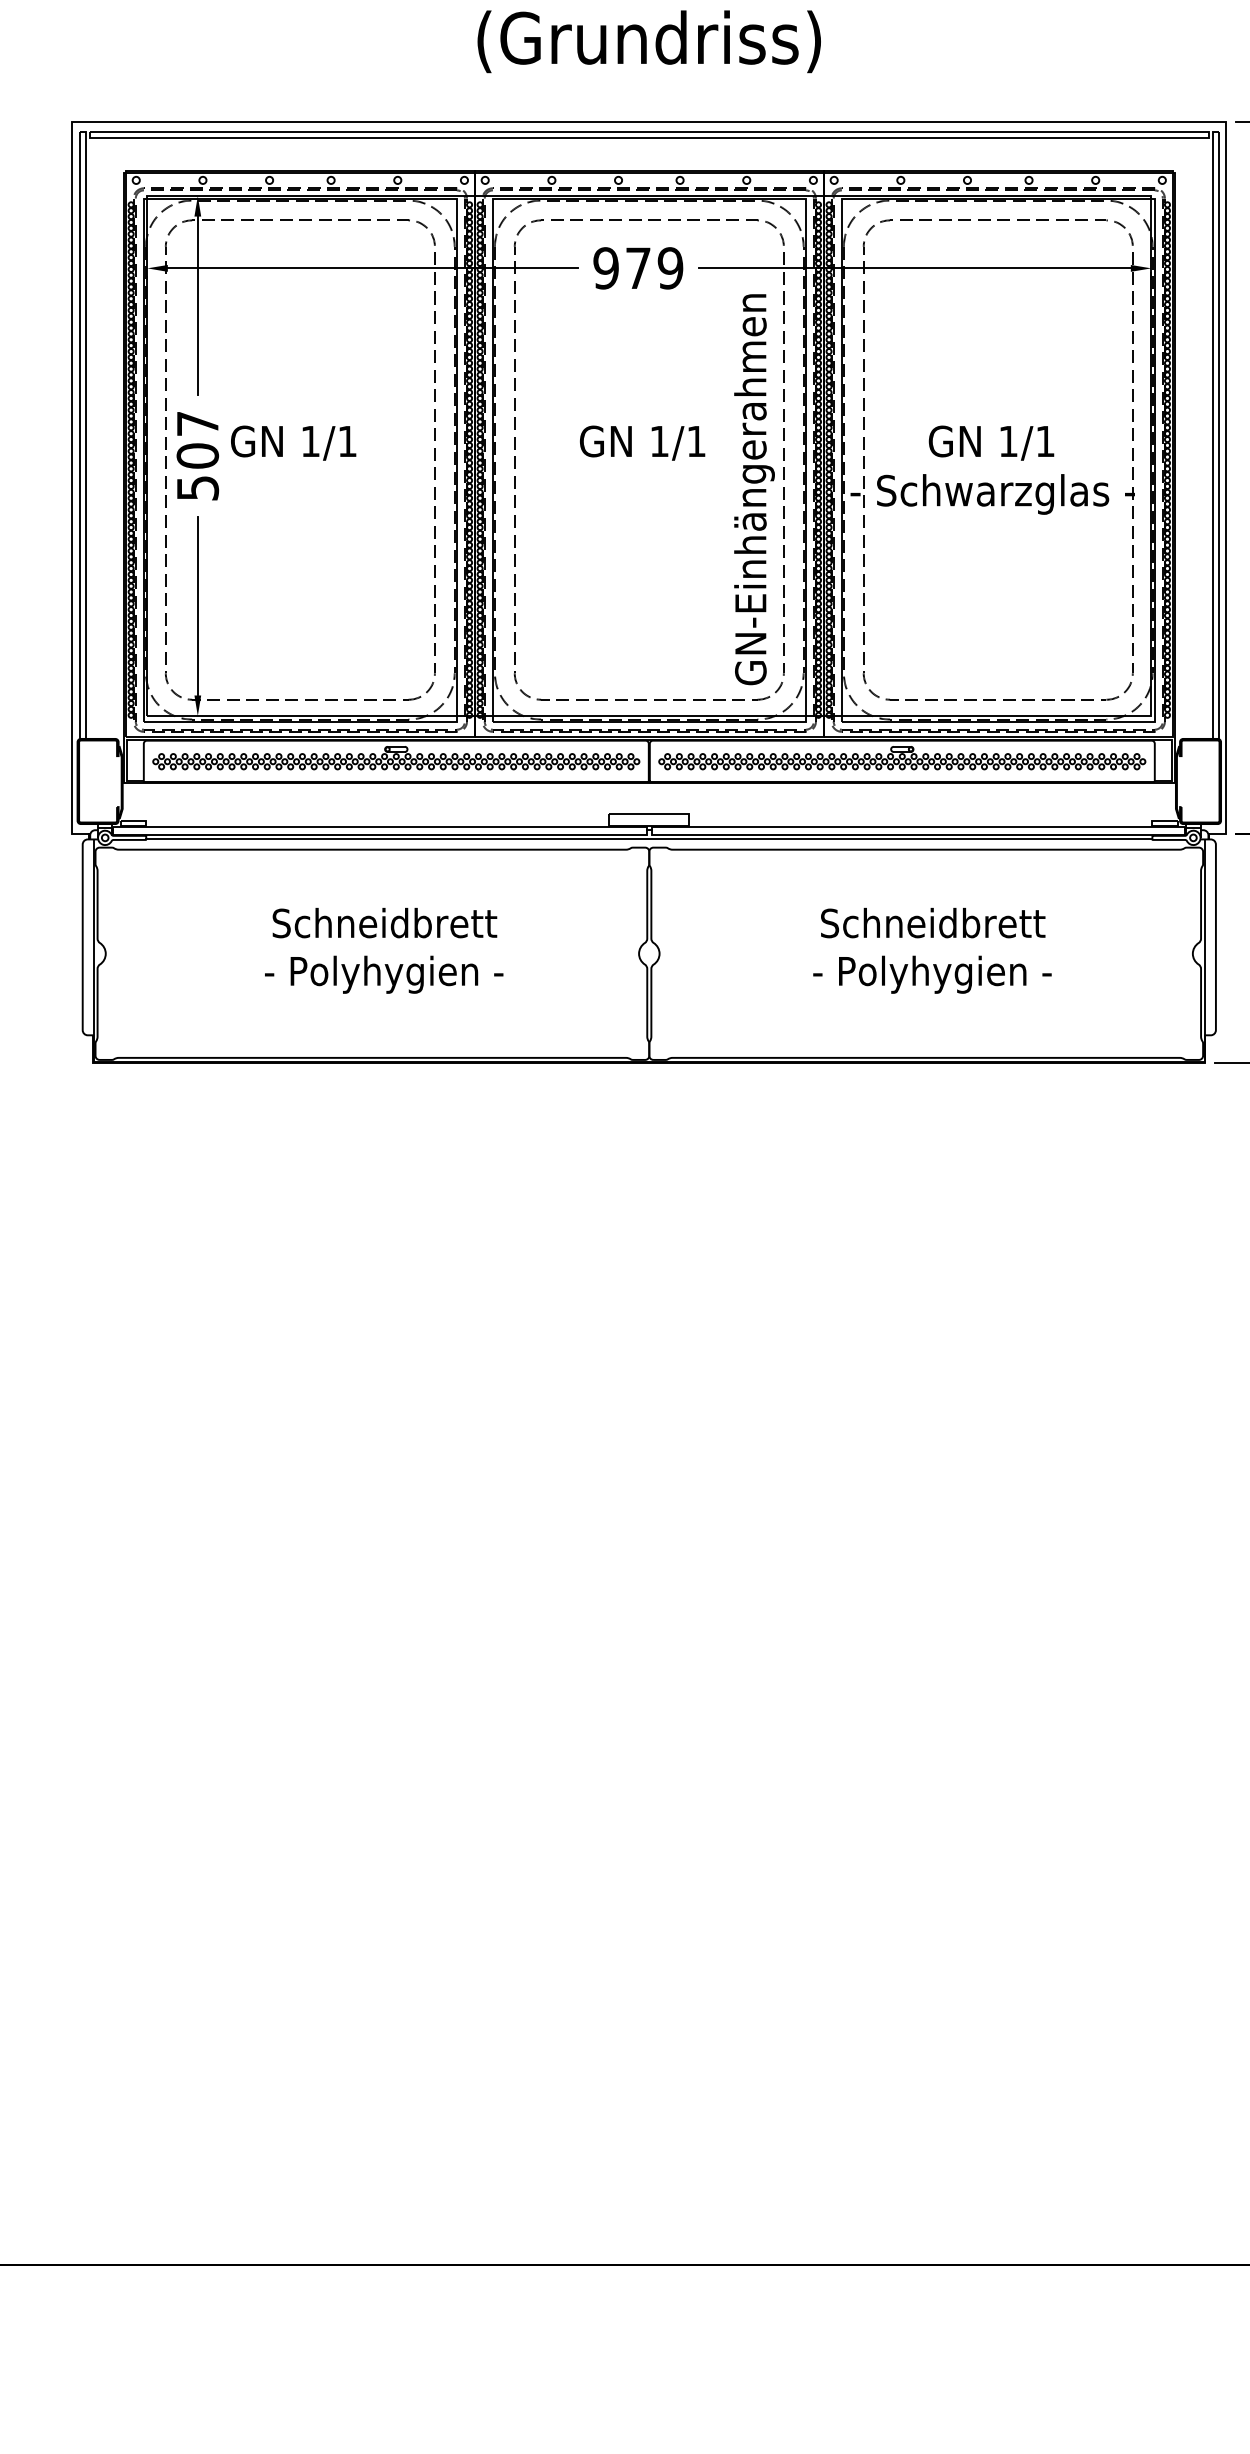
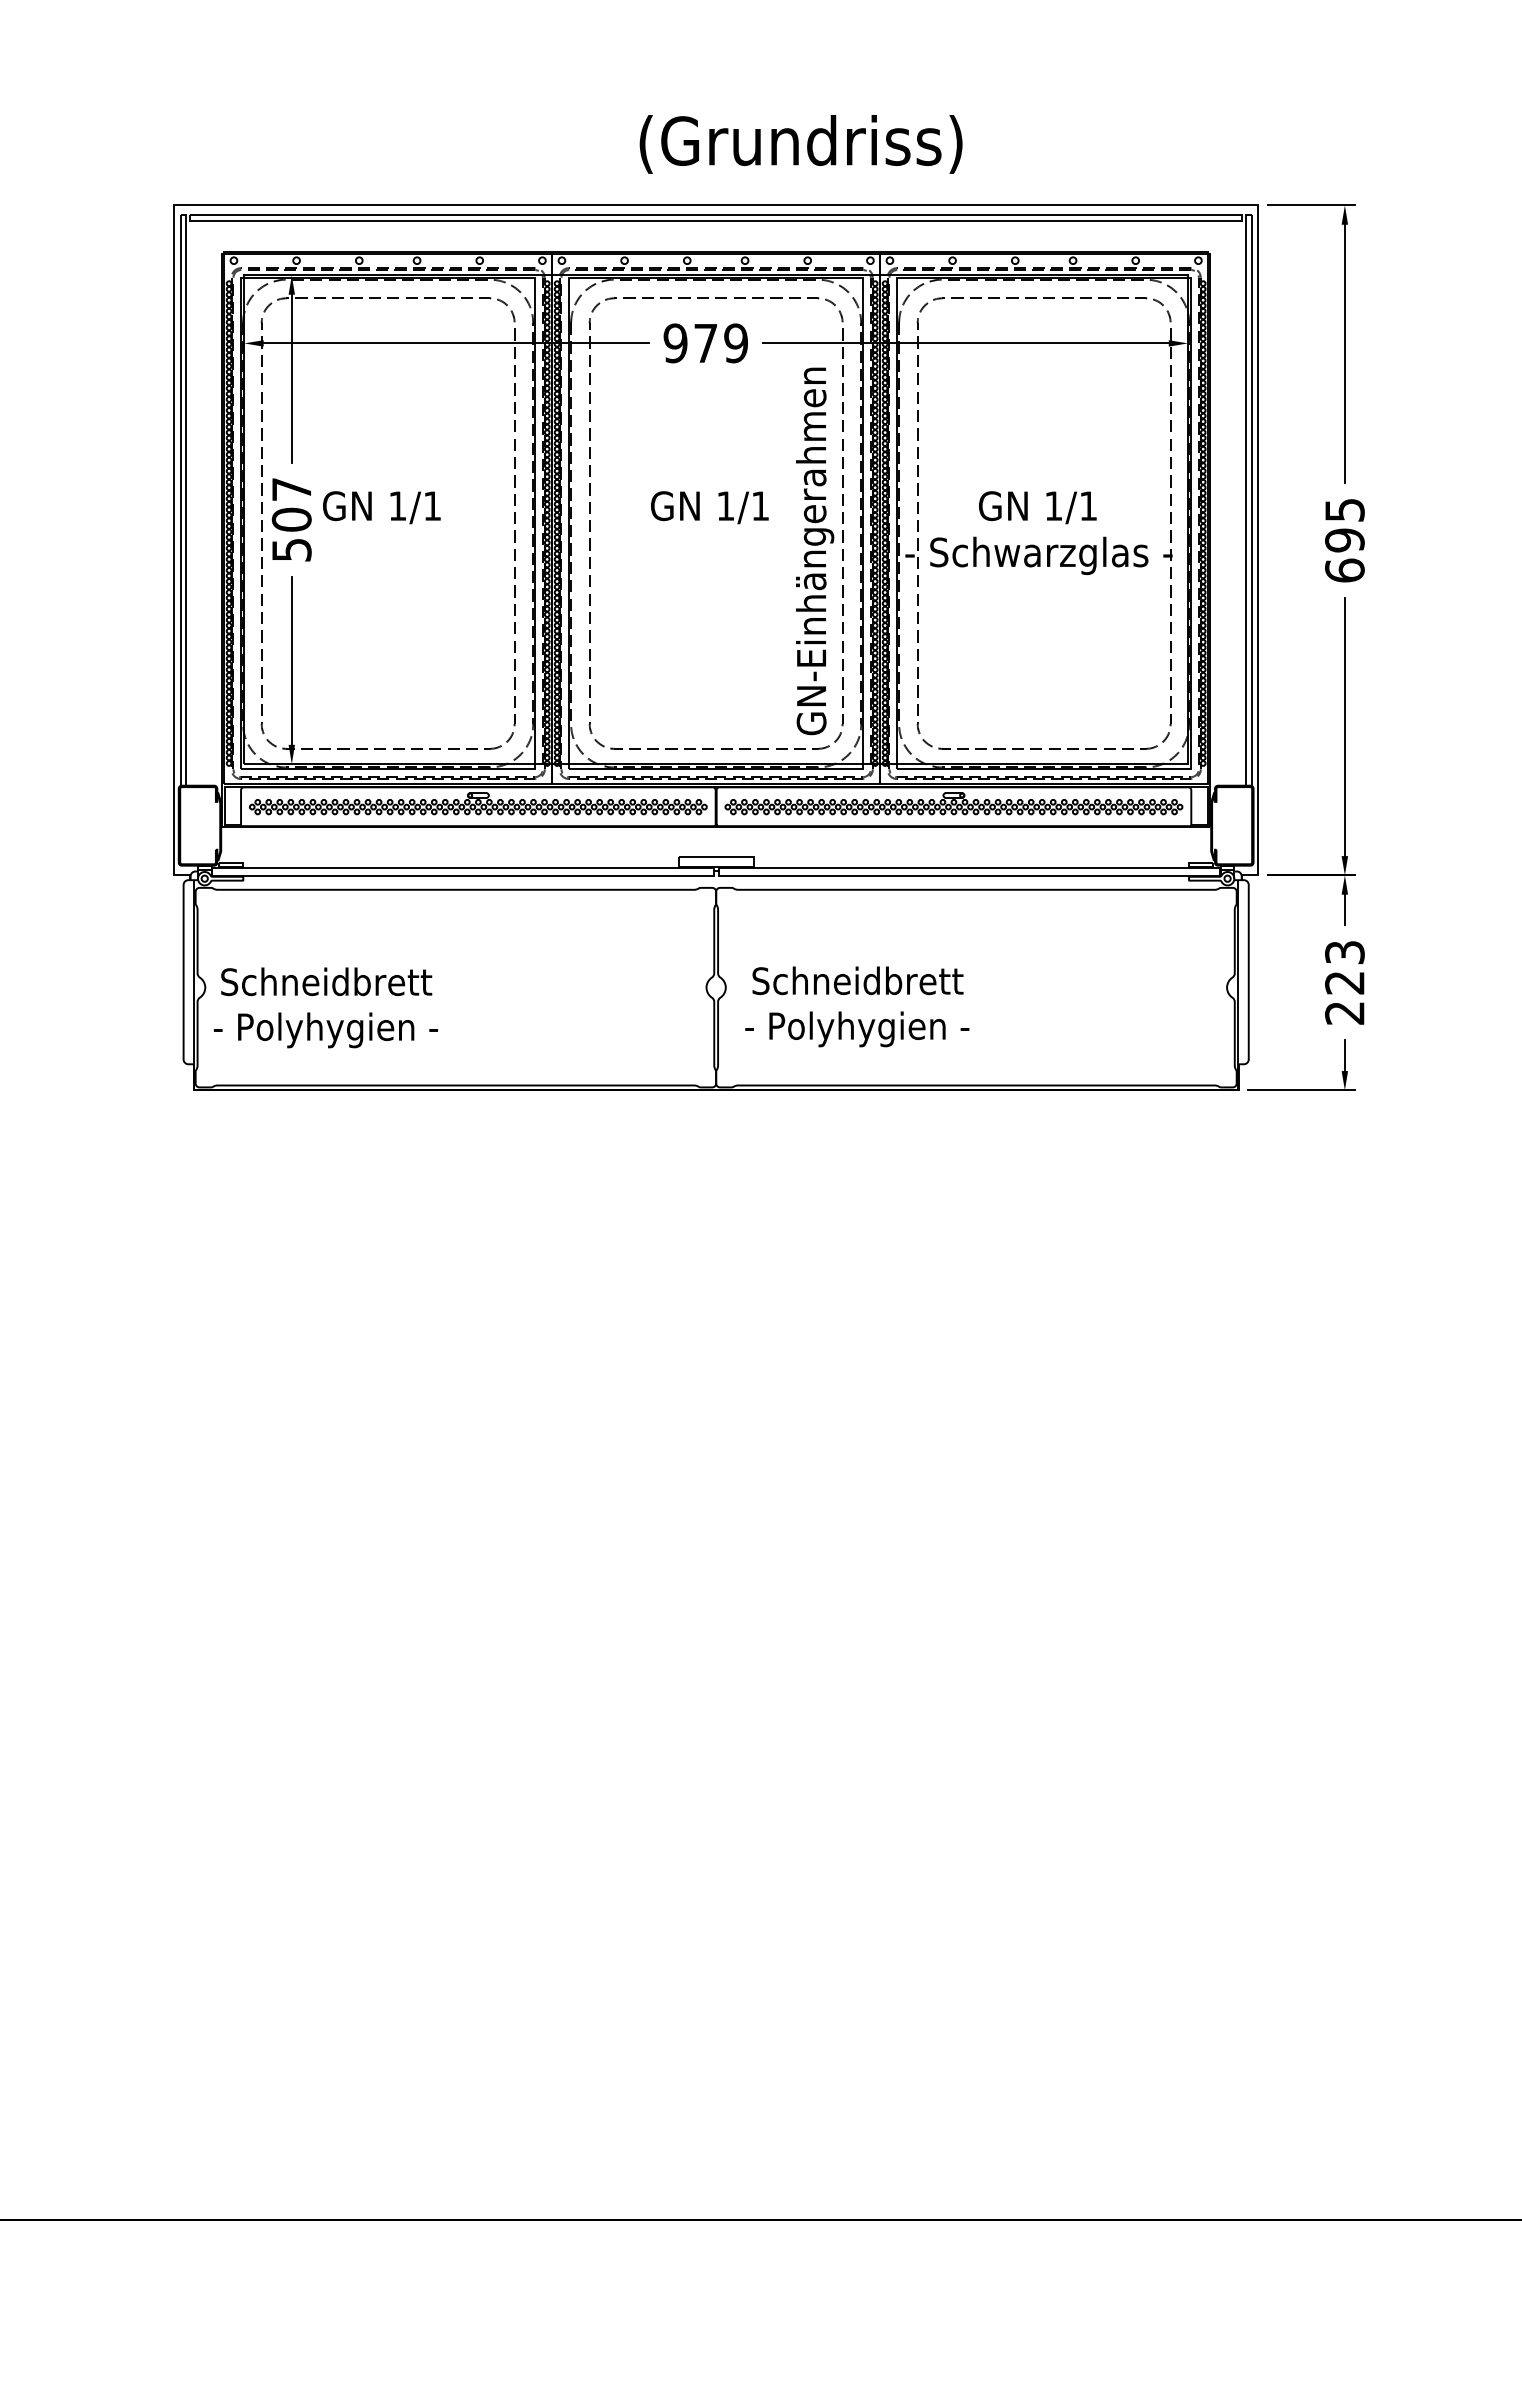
text: (648, 41) -> (800, 144), moved
line: (649, 839) -> (716, 880), removed
text: (383, 950) -> (325, 1007), moved
text: (932, 950) -> (857, 1006), moved

